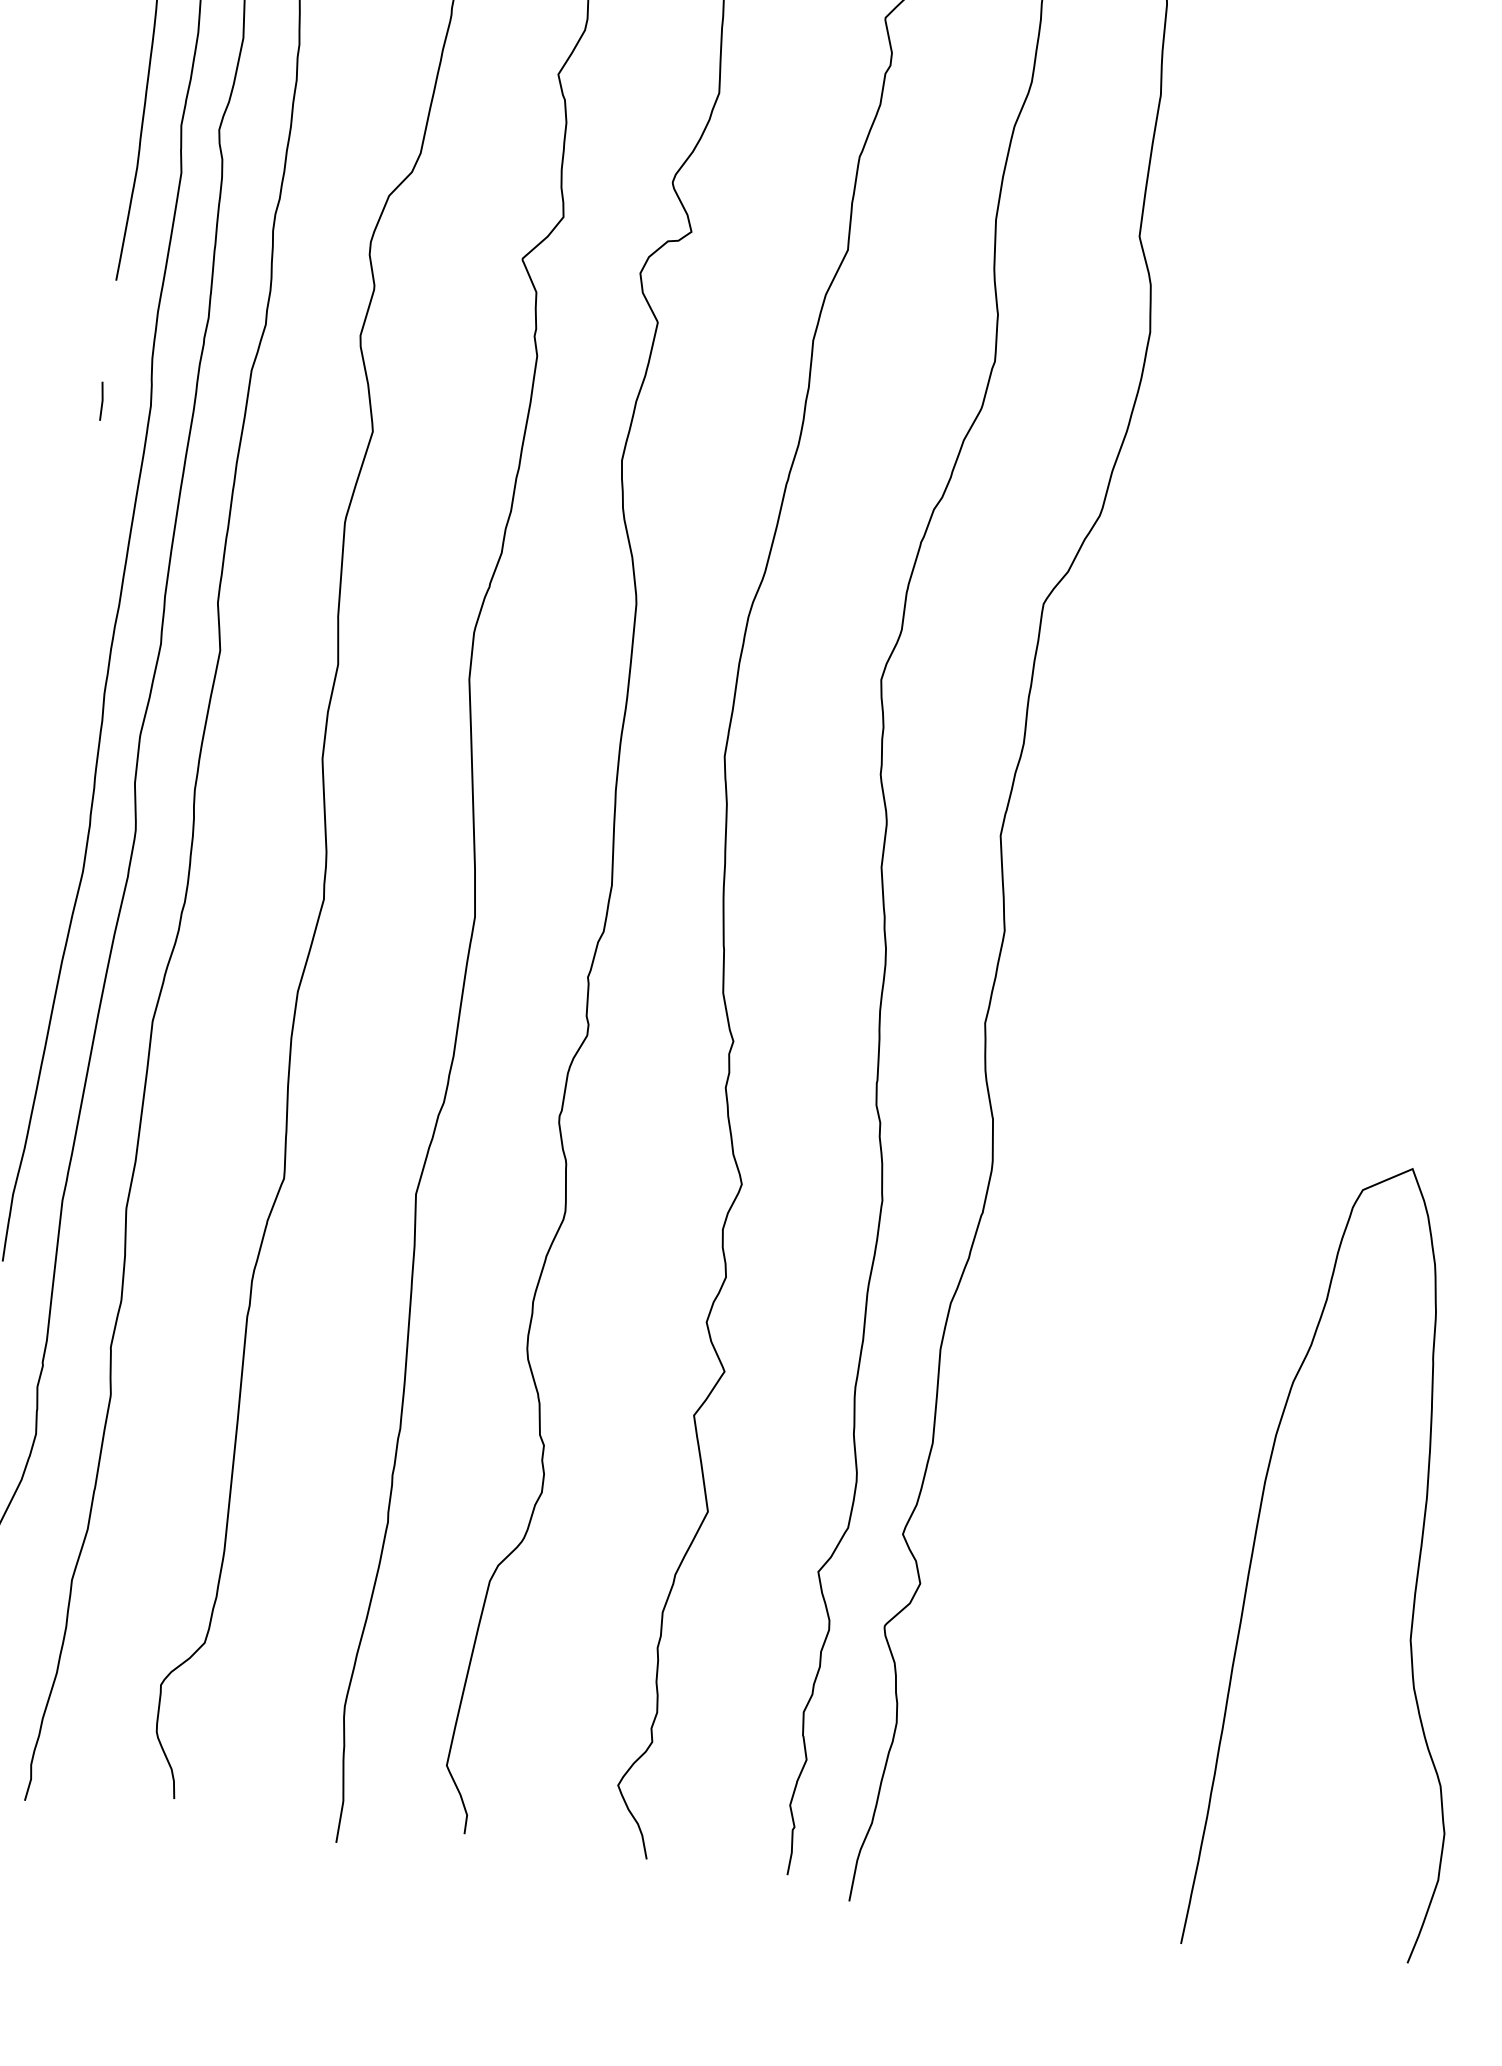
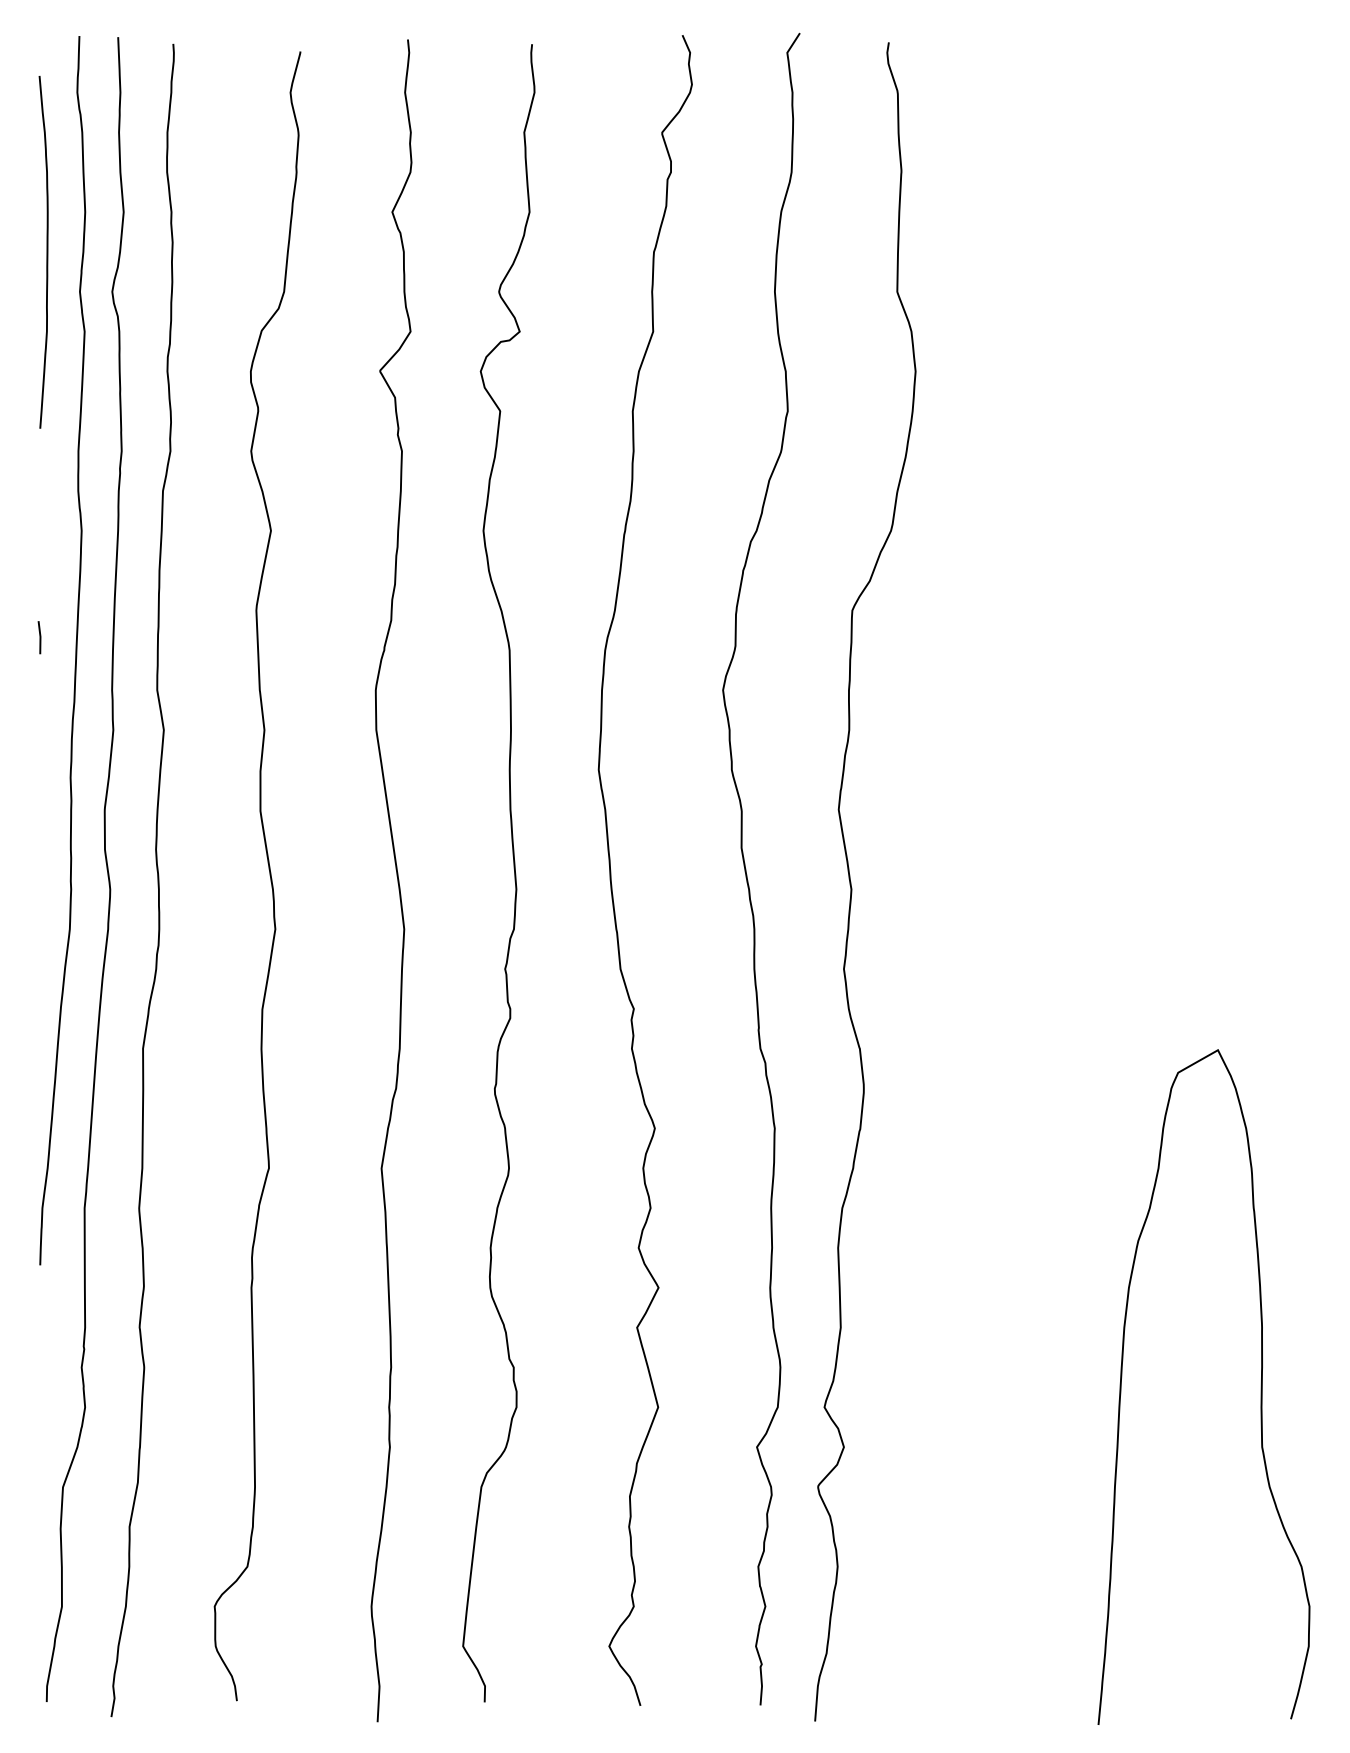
line: (101, 401) -> (39, 637), moved

